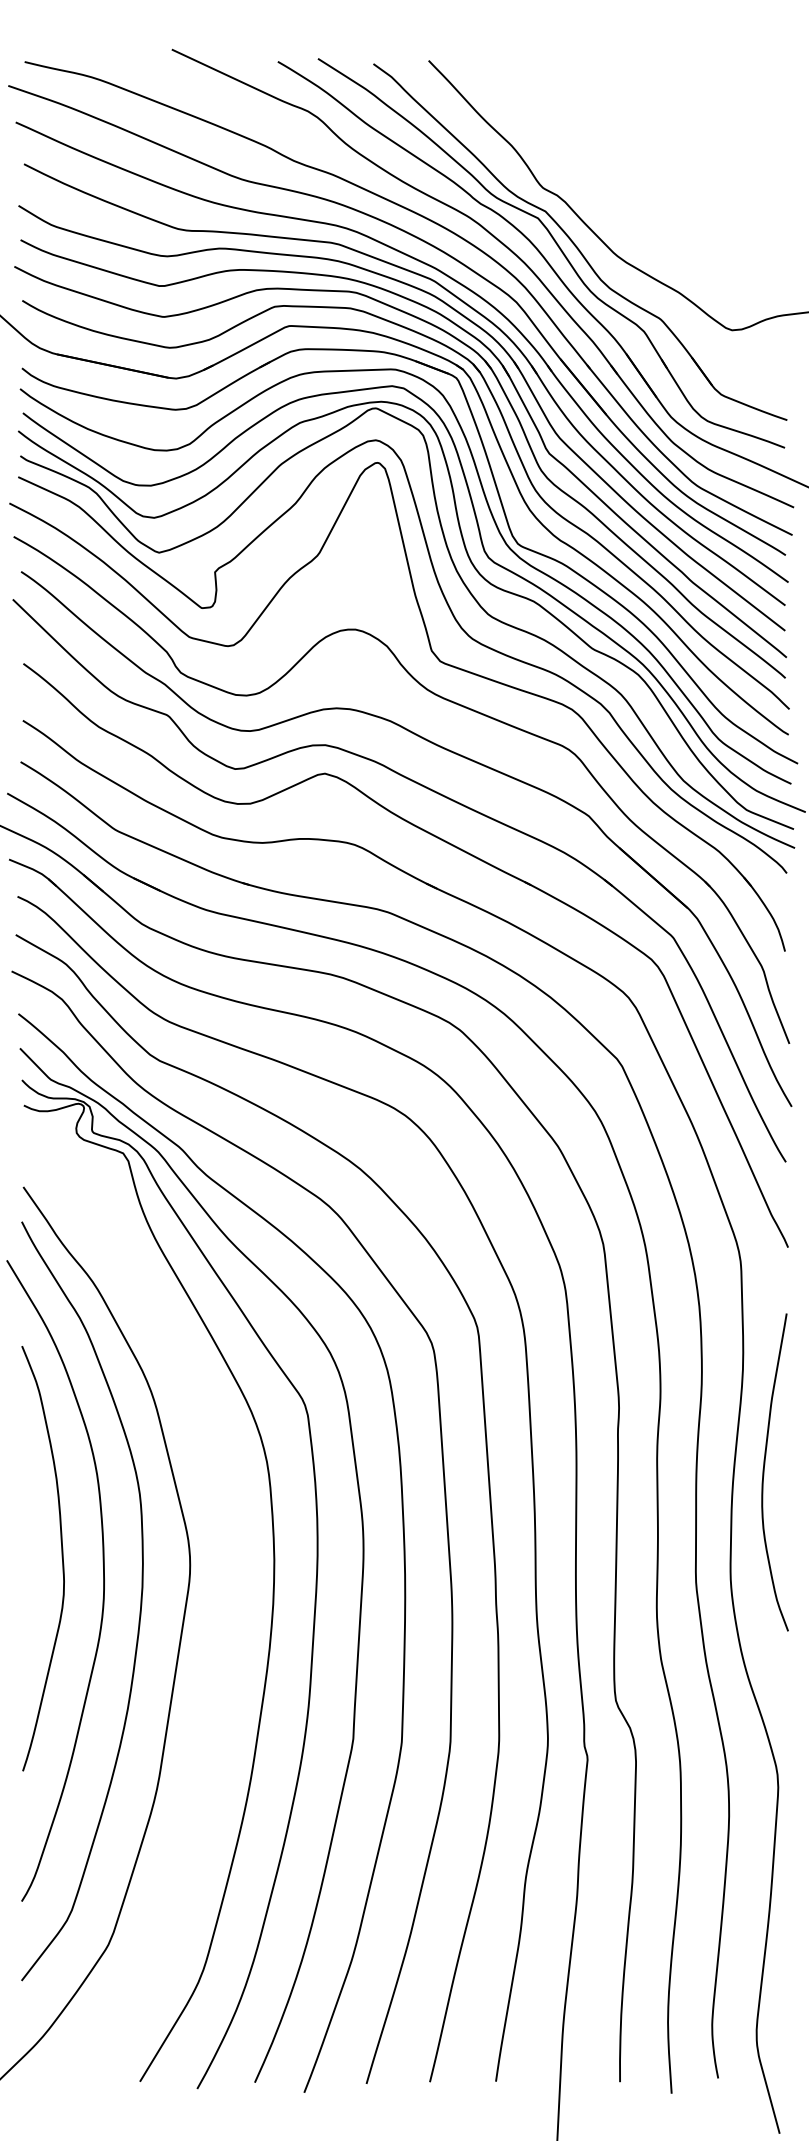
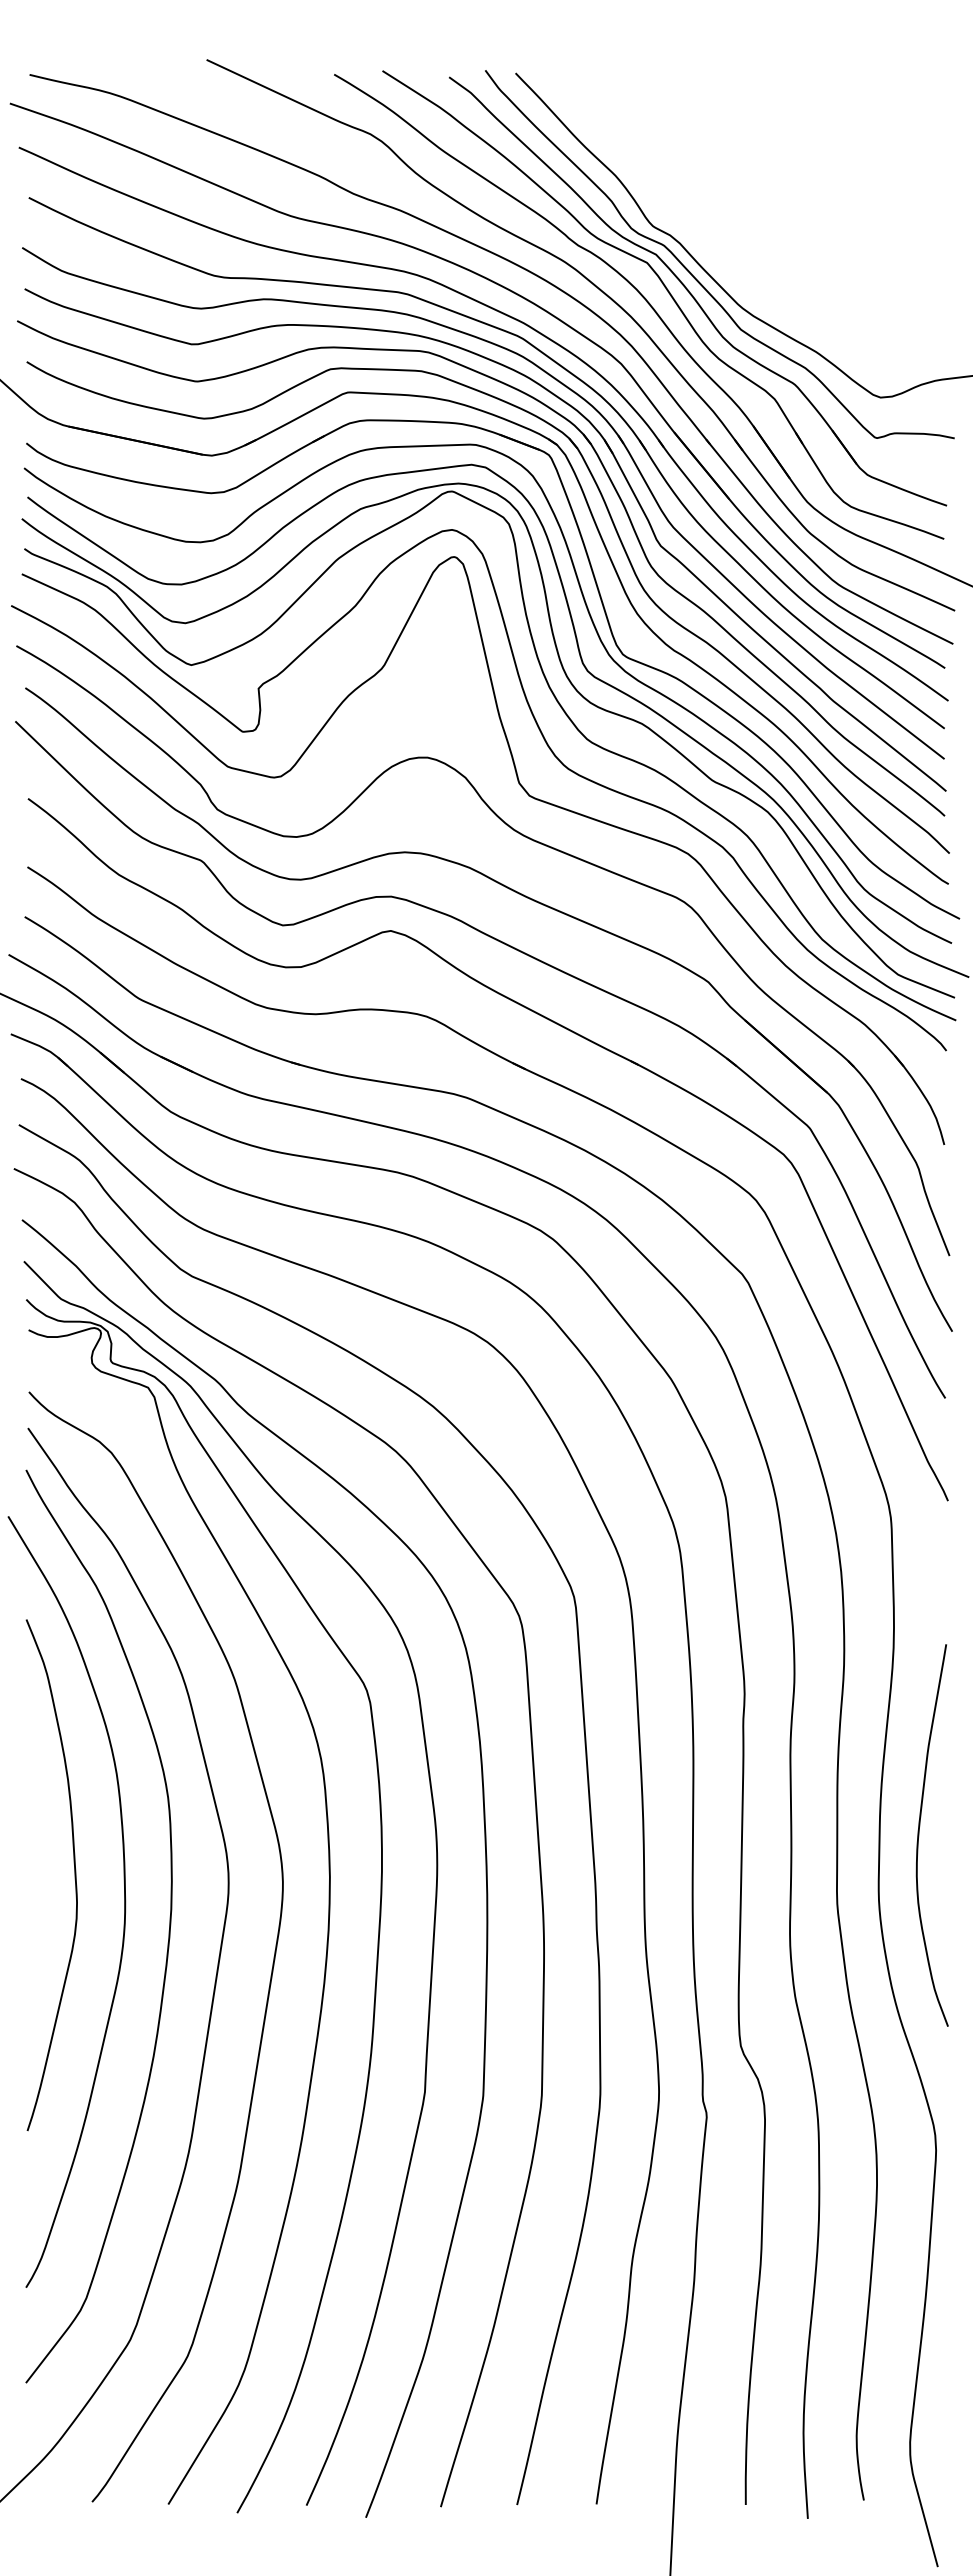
curve: (578, 230) -> (695, 277), added
curve: (764, 1472) -> (919, 1835), moved
curve: (226, 1632) -> (272, 1963), added

